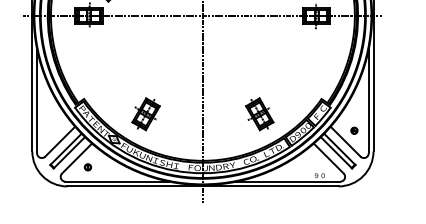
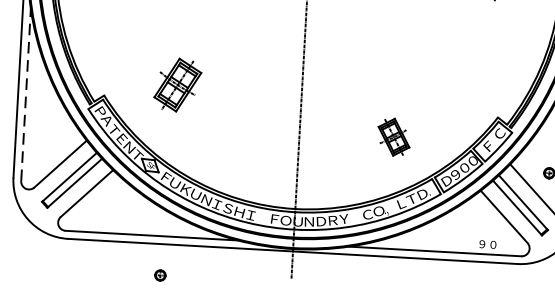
line: (37, 101) -> (26, 95), solid -> dashed
part: (145, 114) -> (176, 85), moved
part: (259, 114) -> (393, 137), size x0.7
part: (87, 167) -> (159, 275), moved

